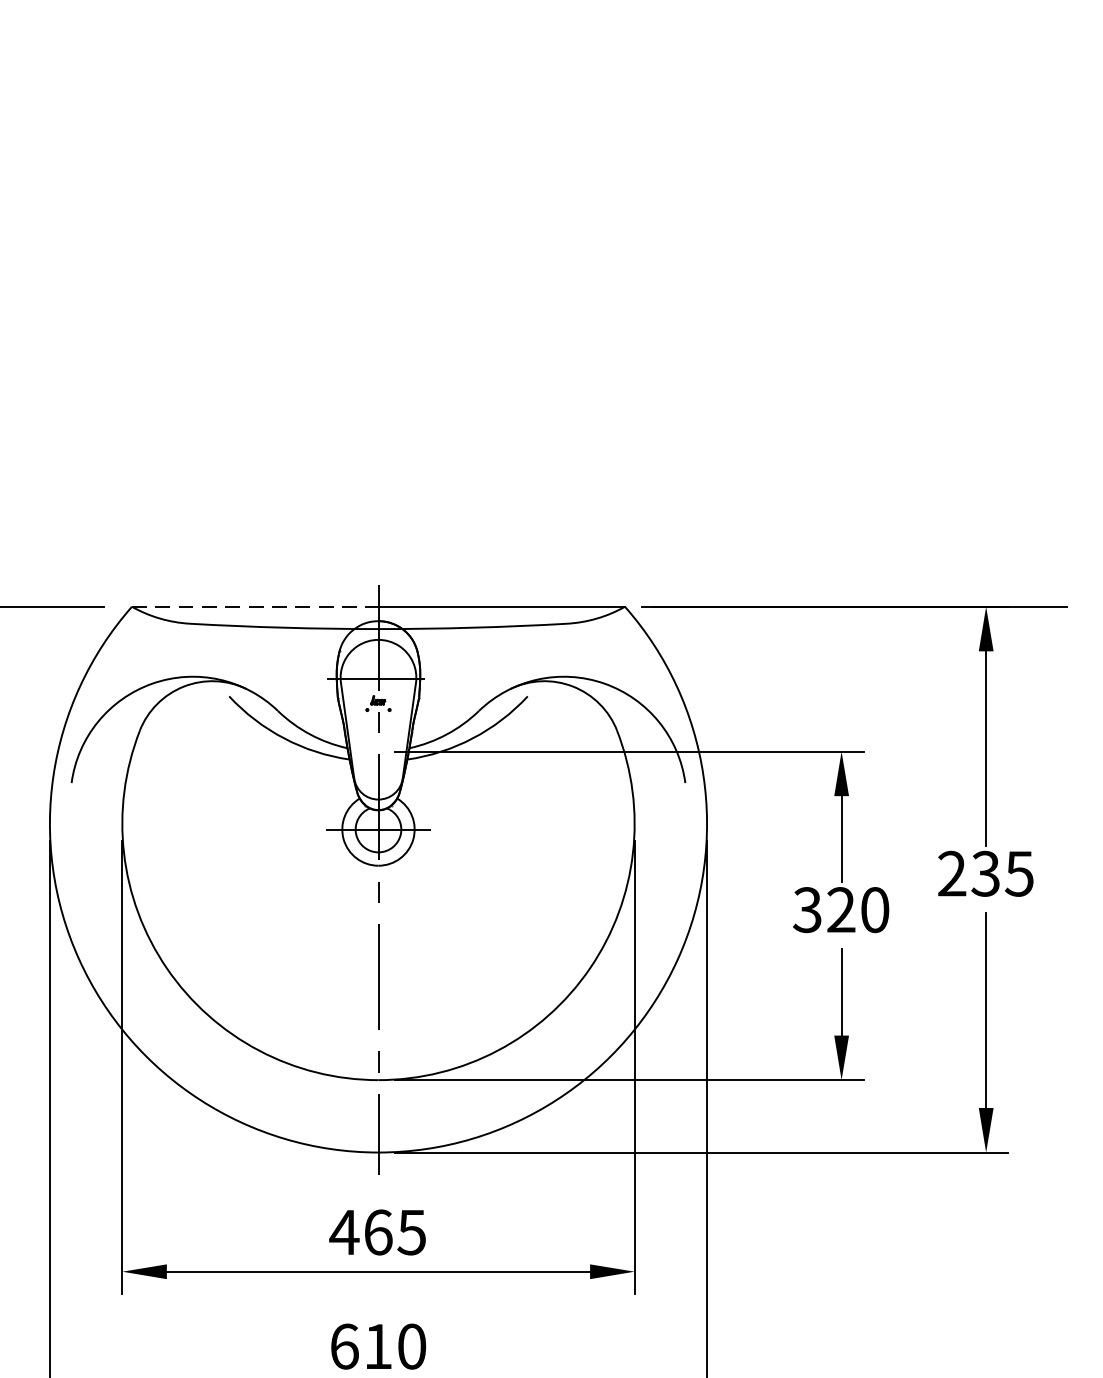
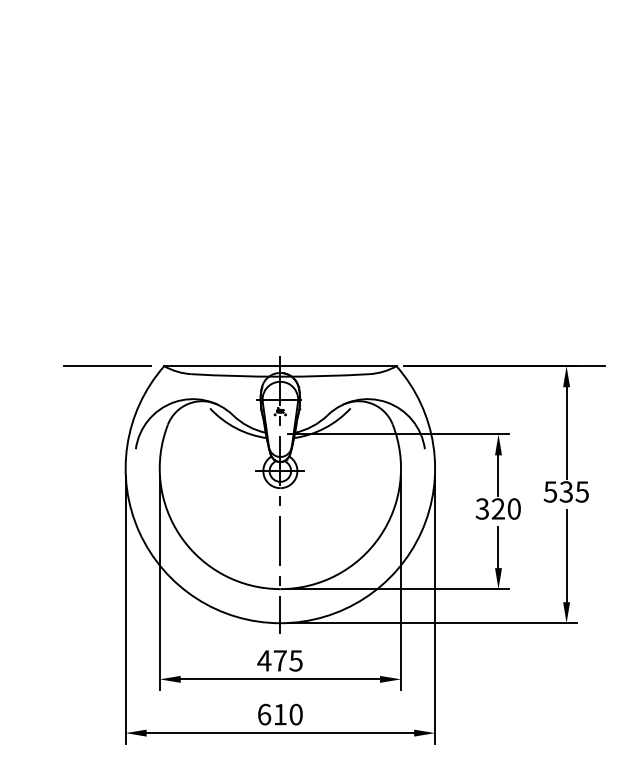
line: (255, 607) -> (222, 366), dashed -> solid
text: (952, 872) -> (550, 491), 235 -> 535
text: (376, 1231) -> (279, 660), 465 -> 475

